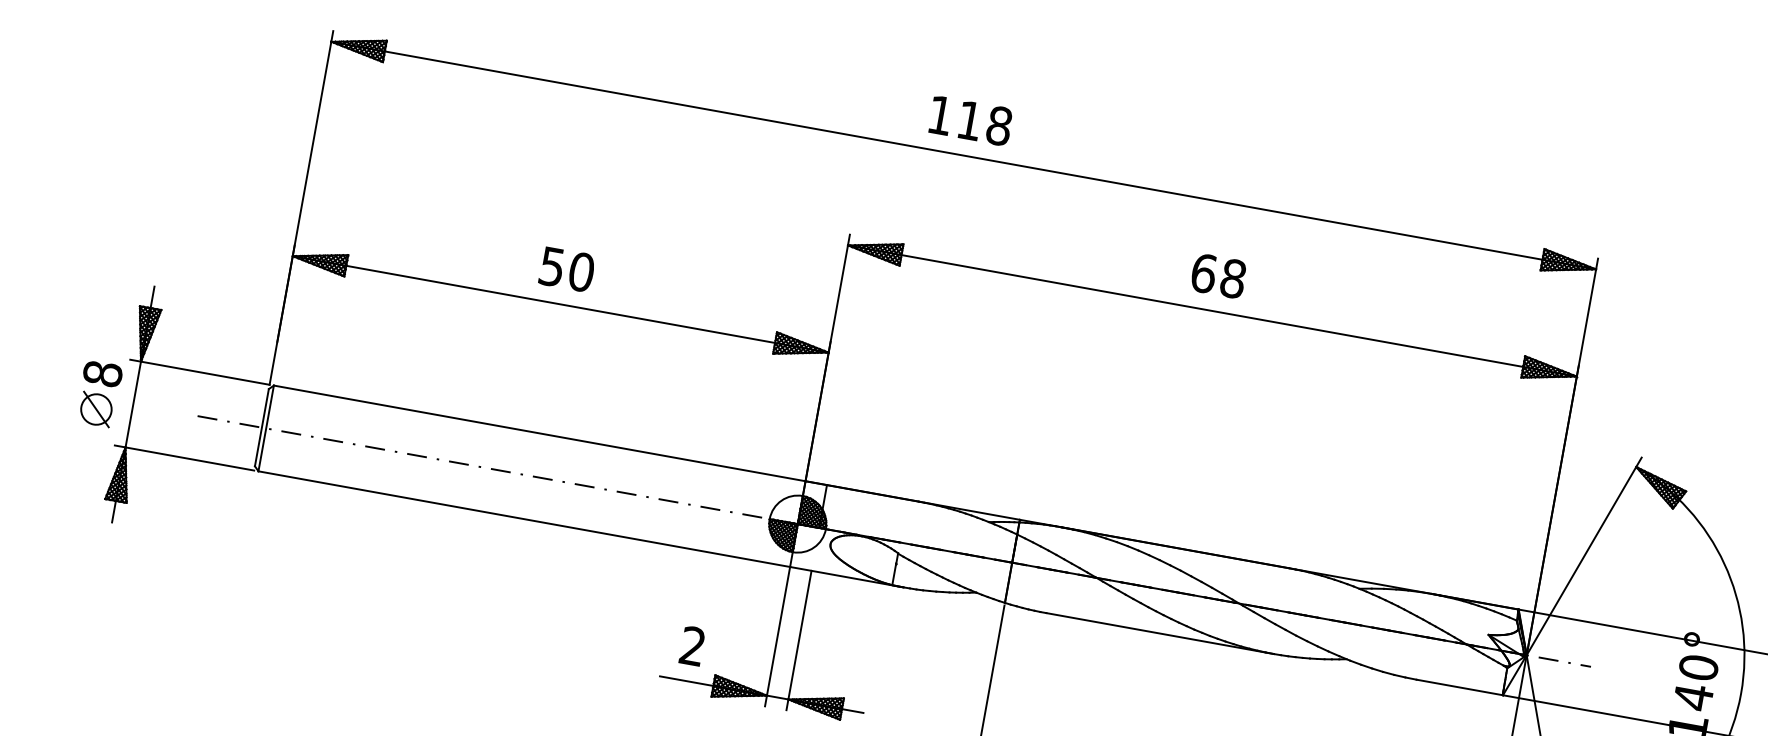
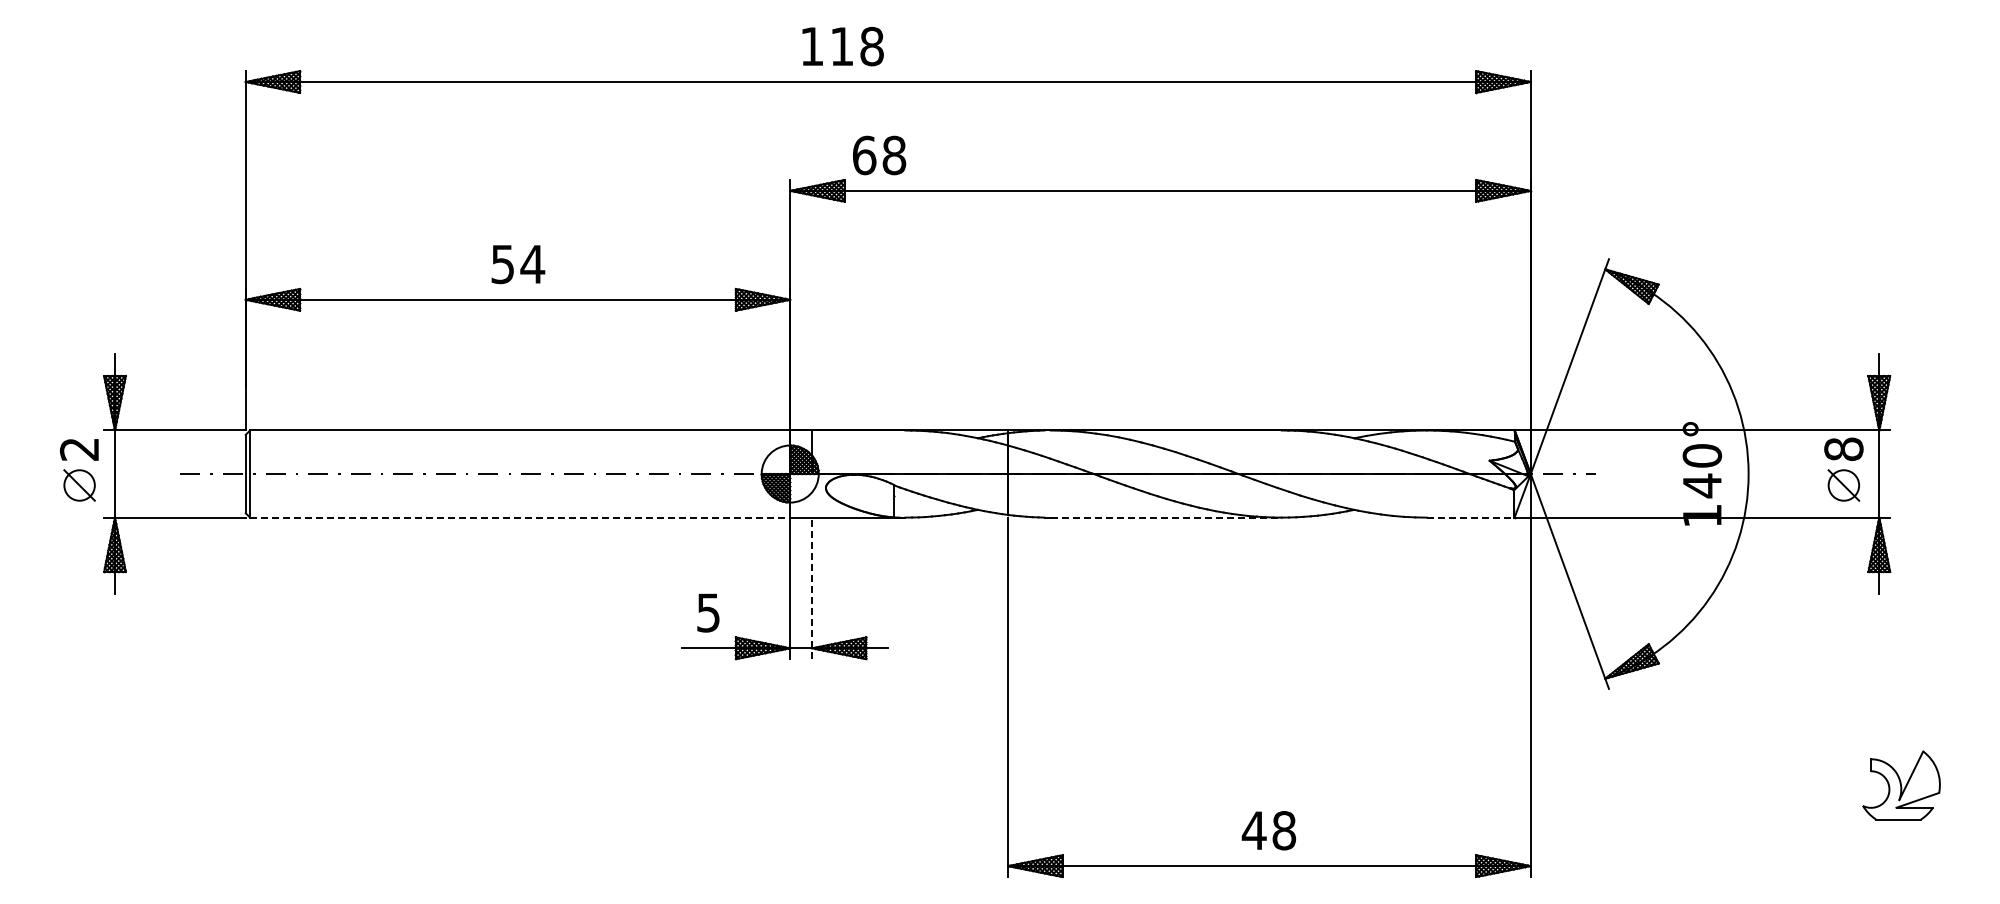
text: (970, 120) -> (842, 46), moved
text: (581, 272) -> (532, 264), 50 -> 54
text: (1218, 276) -> (879, 155), moved
text: (102, 373) -> (79, 448), 8 -> 2
line: (524, 519) -> (520, 517), solid -> dashed
line: (1160, 633) -> (1166, 517), solid -> dashed
line: (799, 640) -> (812, 588), solid -> dashed
text: (692, 645) -> (708, 612), 2 -> 5
line: (1459, 687) -> (1470, 517), solid -> dashed

